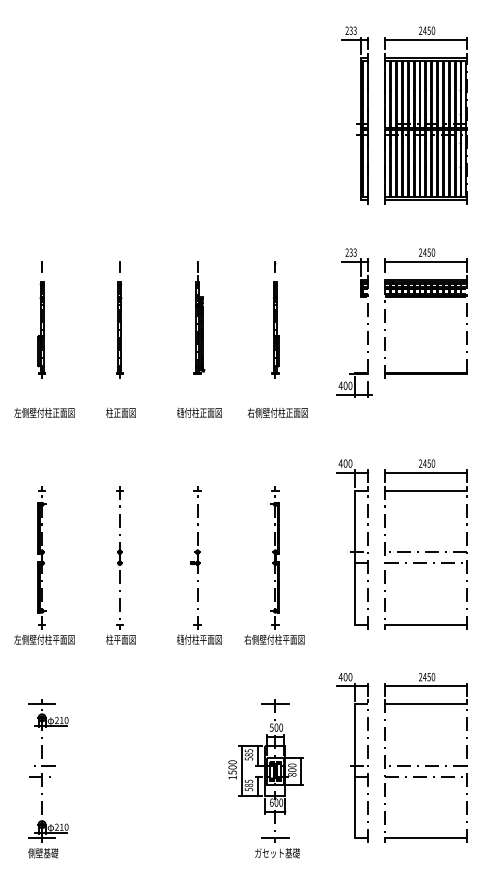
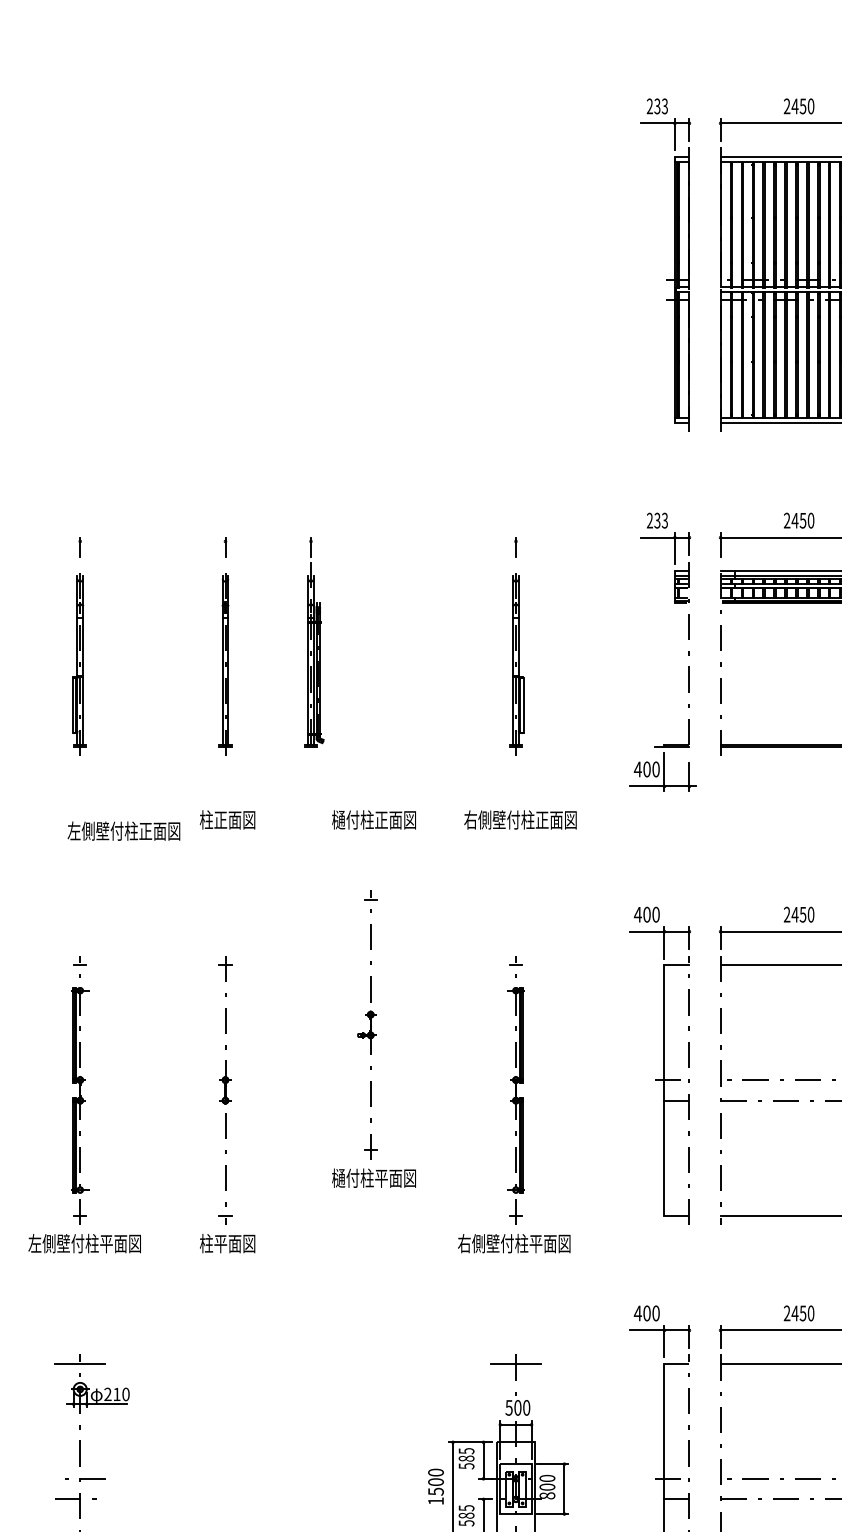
part: (199, 317) -> (314, 641), moved
text: (44, 412) -> (123, 830), moved
part: (199, 565) -> (374, 1039), moved

